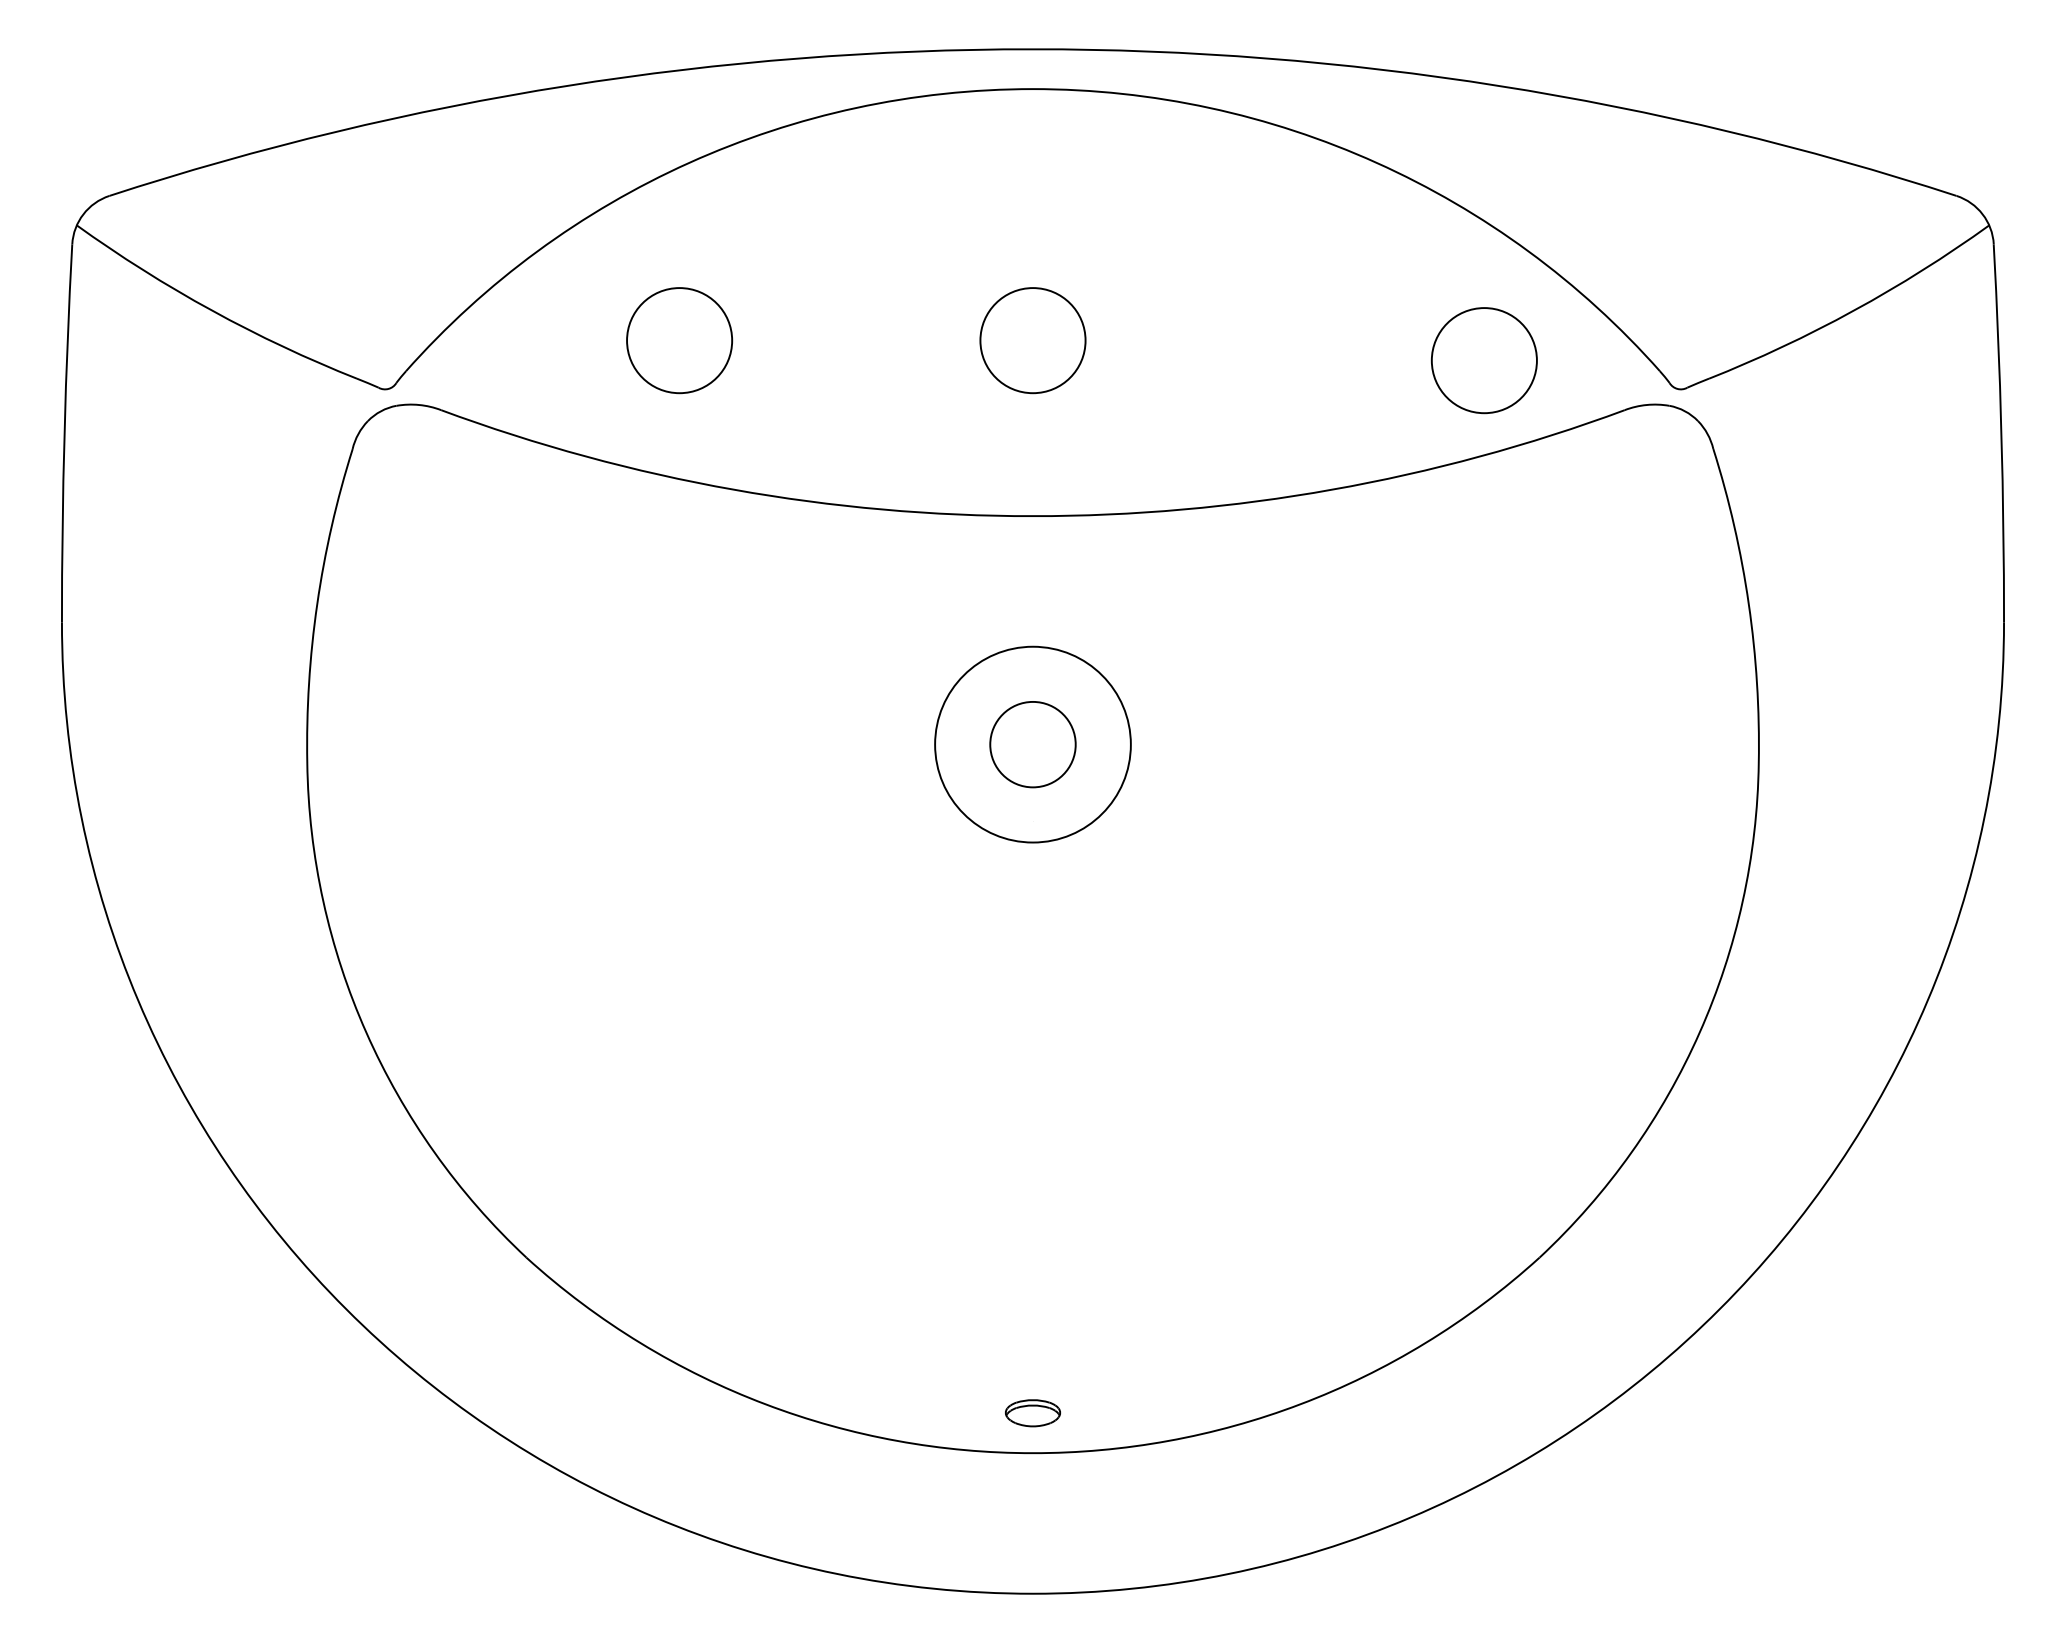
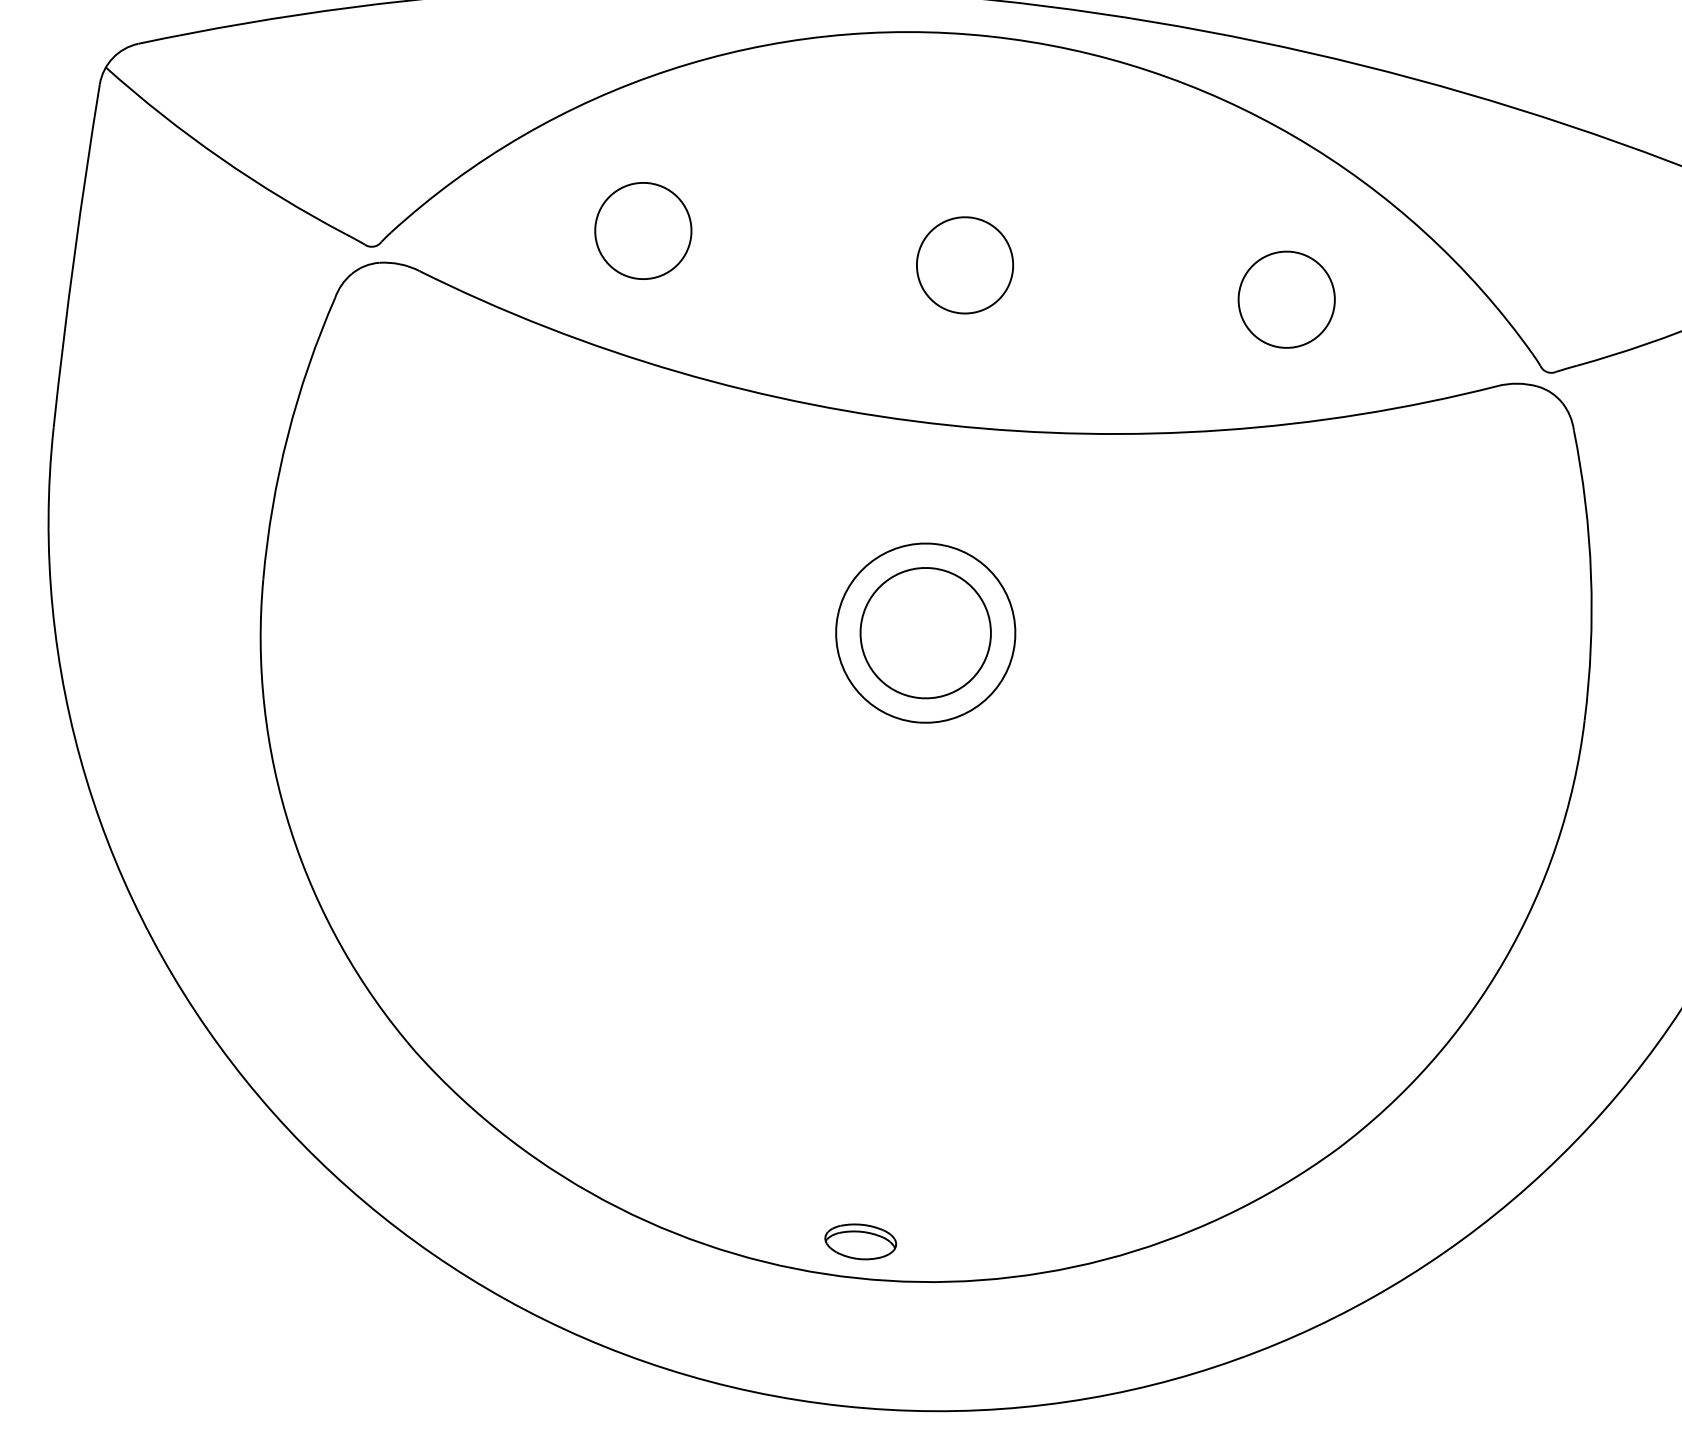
circle: (1483, 360) -> (1285, 299), moved
circle: (1032, 744) -> (925, 632), size x1.67
part: (1032, 1412) -> (860, 1241), size x1.43

